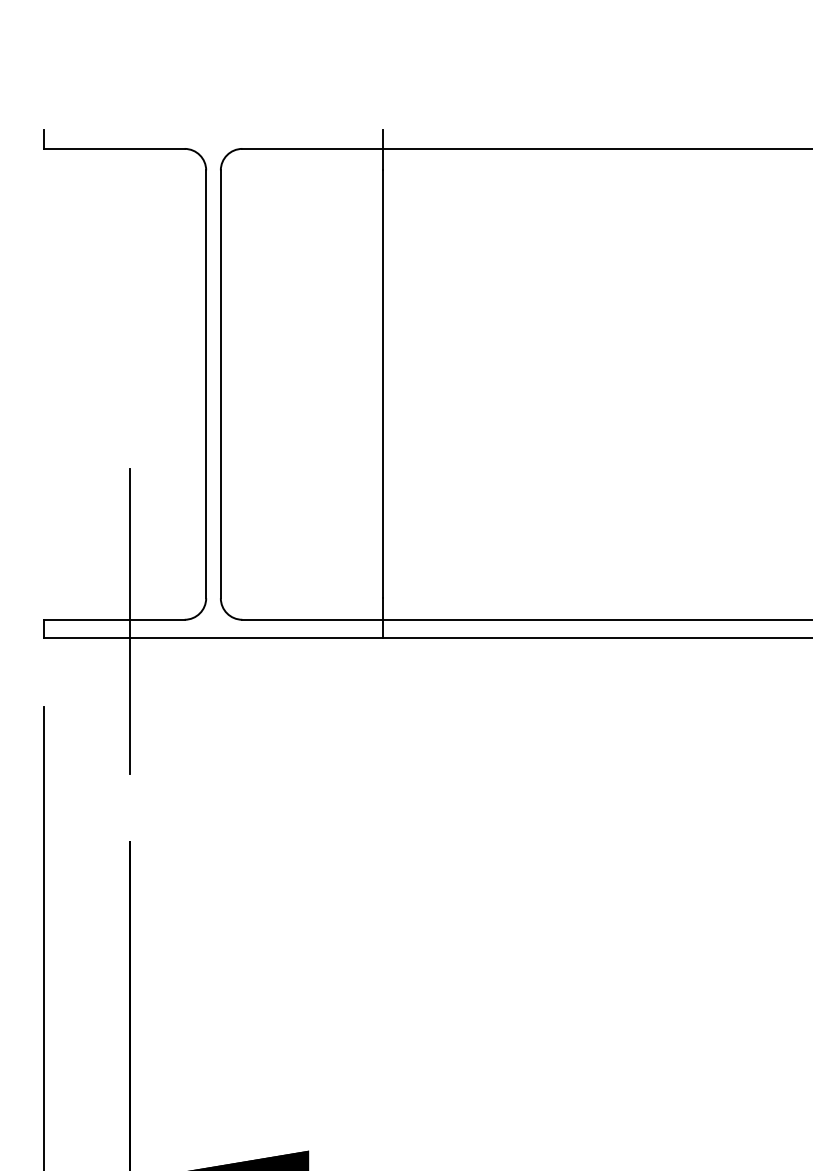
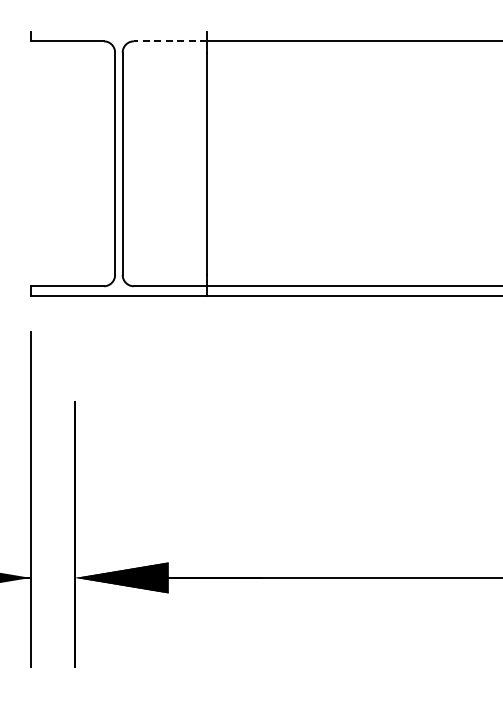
line: (312, 149) -> (170, 41), solid -> dashed
line: (130, 622) -> (75, 287), removed

